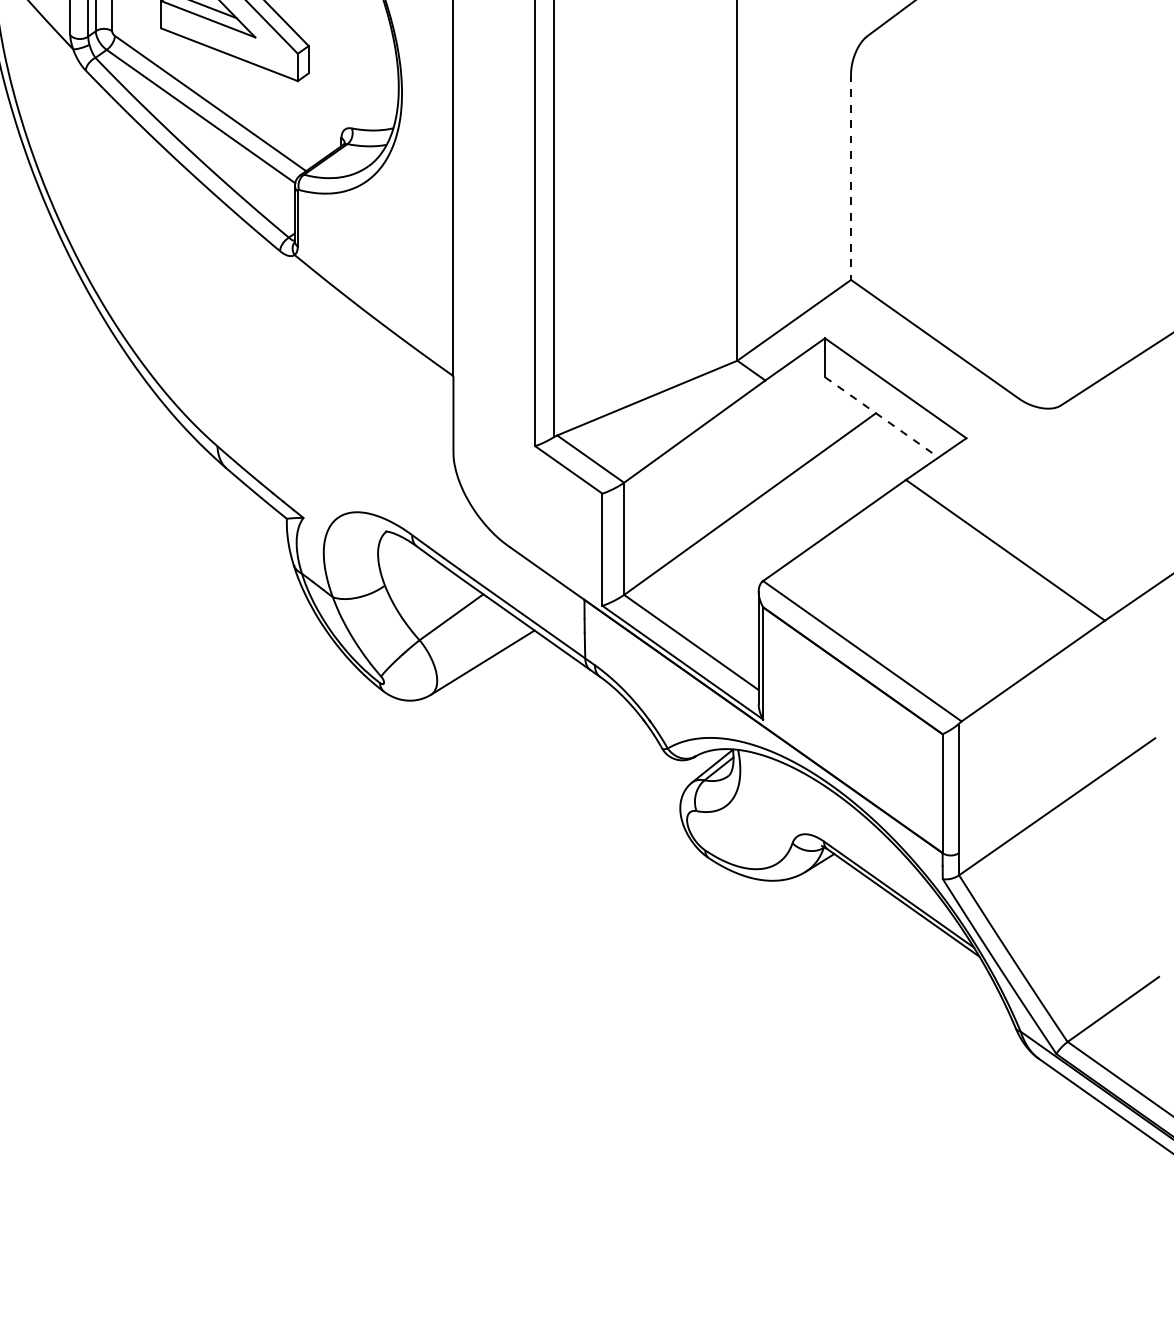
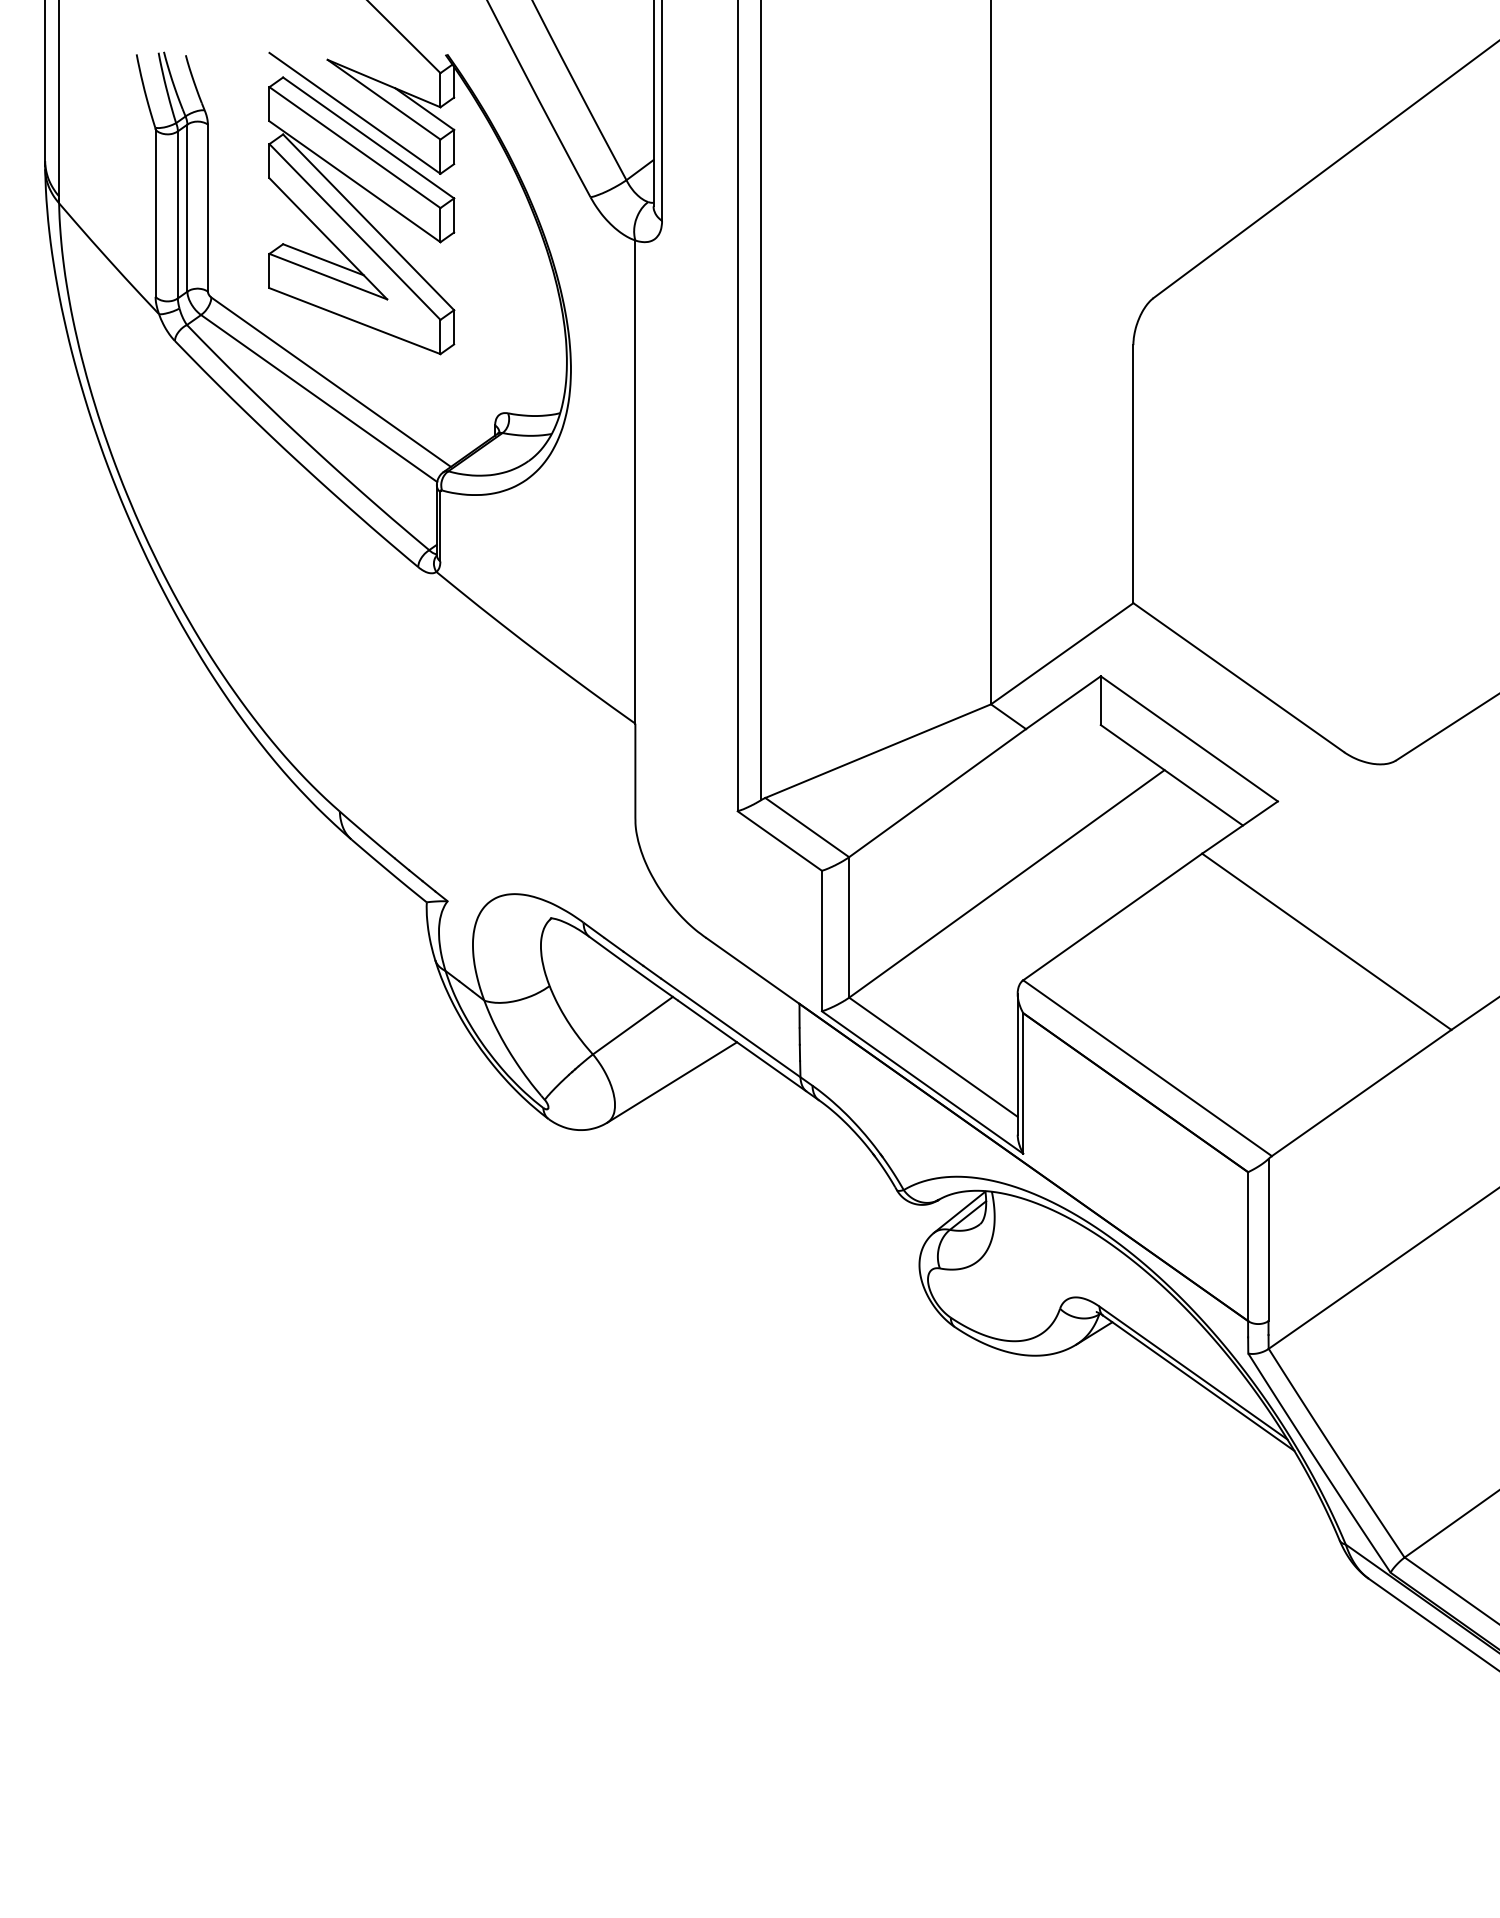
line: (851, 177) -> (1133, 474), dashed -> solid
line: (882, 417) -> (1172, 775), dashed -> solid

